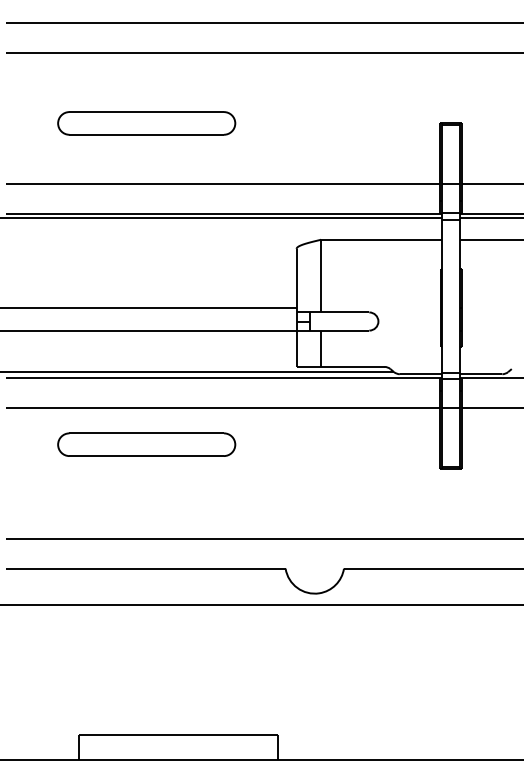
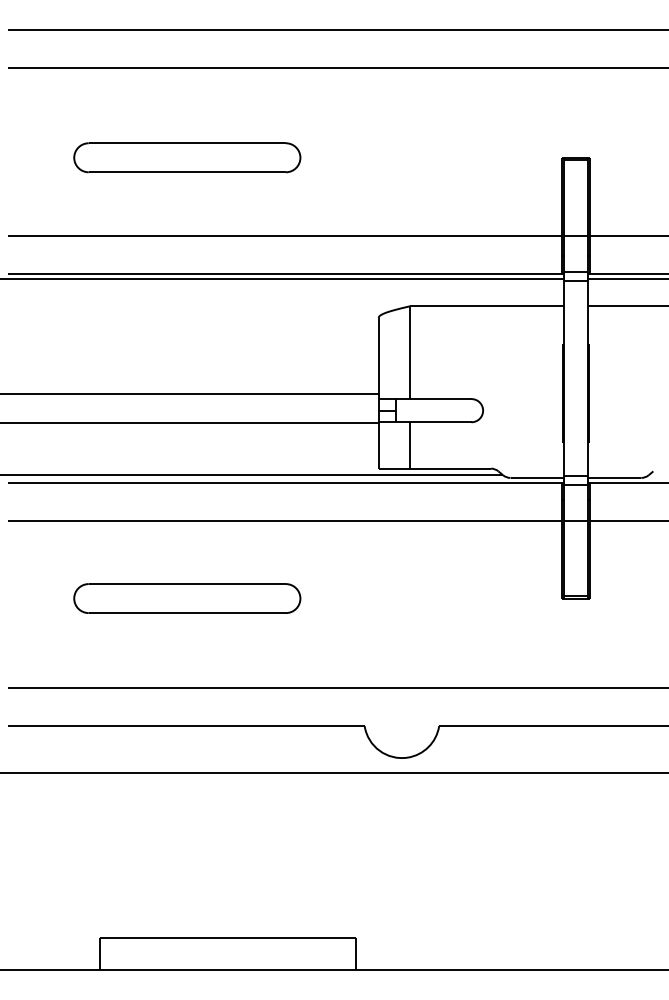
part: (146, 444) -> (187, 598), moved

